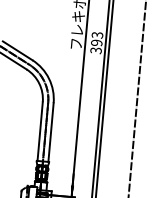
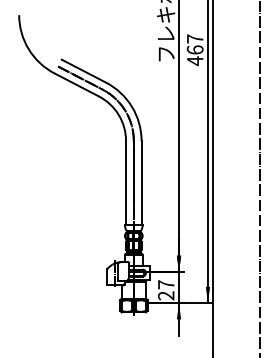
text: (96, 43) -> (194, 50), 393 -> 467

